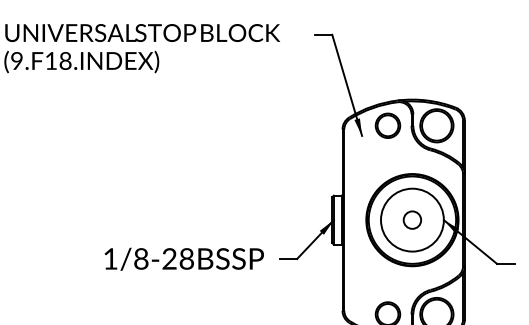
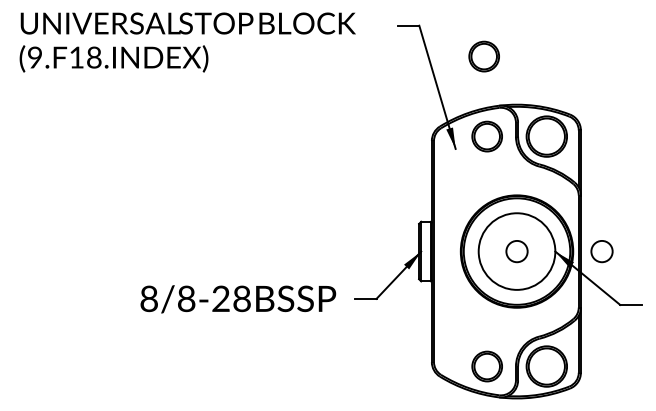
part: (384, 60) -> (483, 56), added
circle: (481, 220) -> (601, 251), added
text: (110, 258) -> (148, 298), 1/8-28 -> 8/8-28

